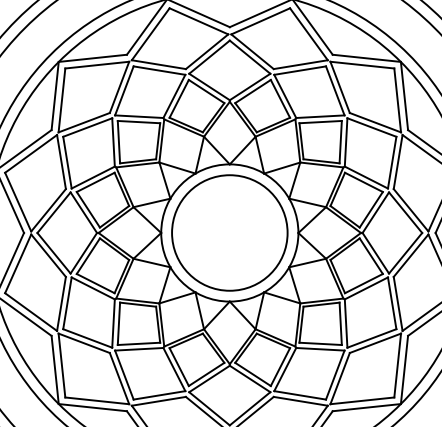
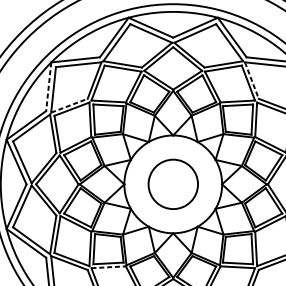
line: (340, 87) -> (252, 80), solid -> dashed
line: (55, 96) -> (48, 87), solid -> dashed
line: (84, 122) -> (69, 105), solid -> dashed
circle: (229, 232) -> (173, 184), size x0.6
line: (139, 349) -> (108, 267), solid -> dashed

